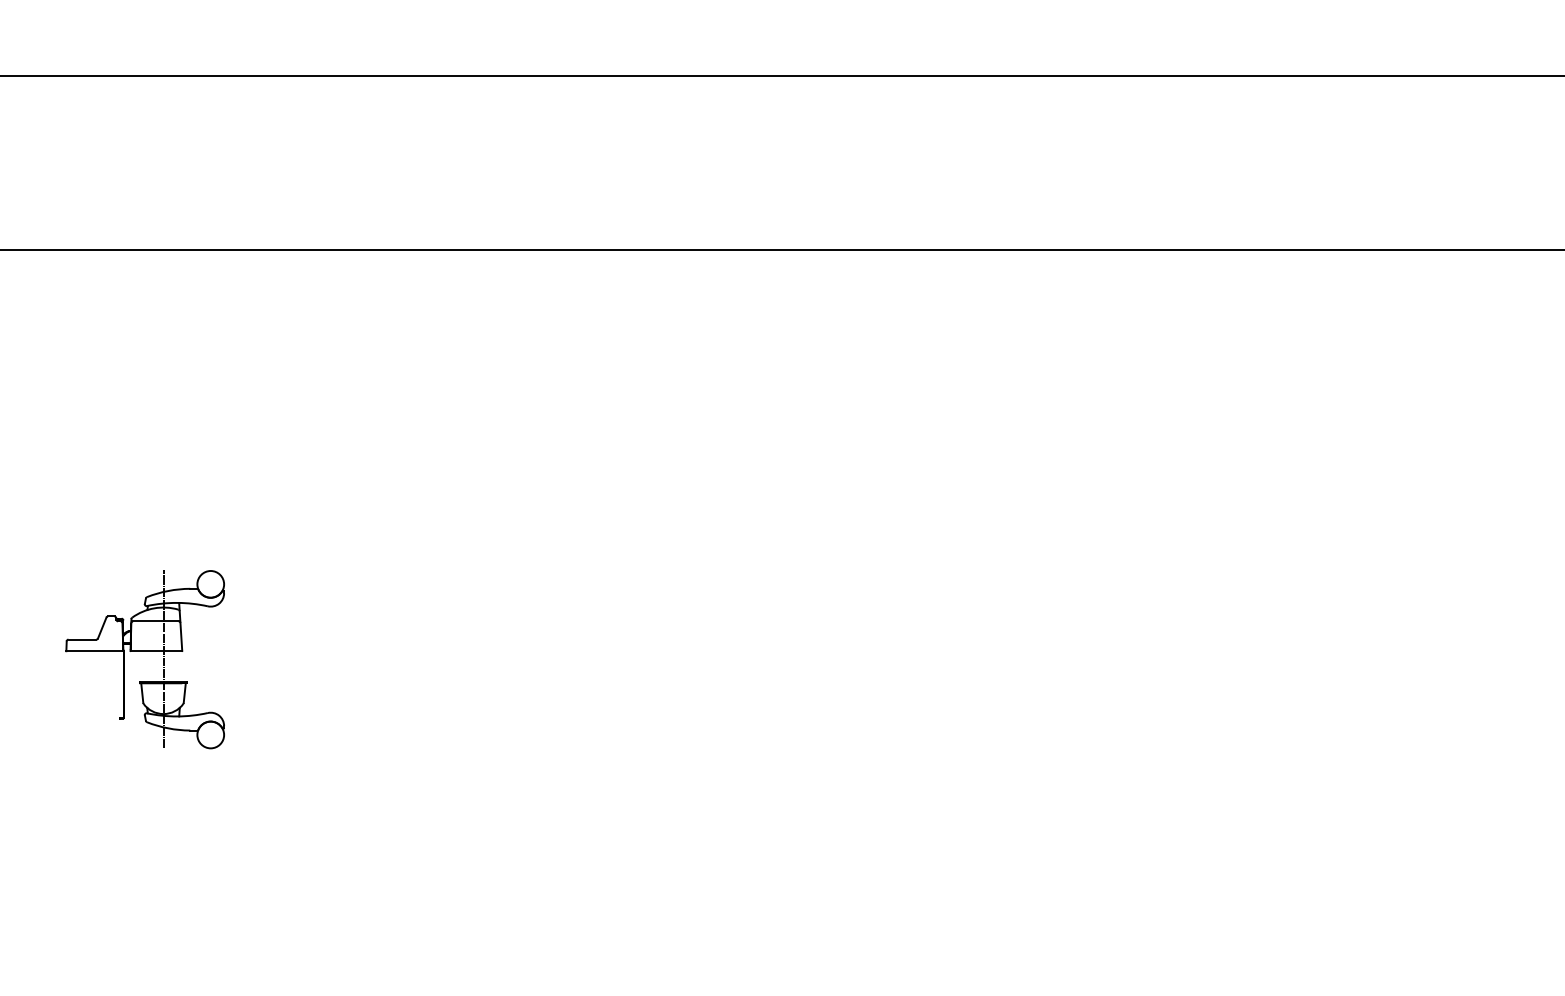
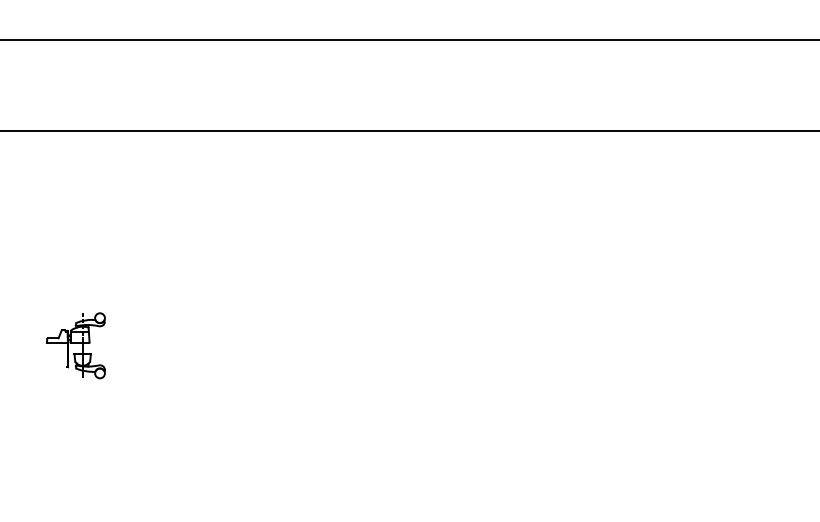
part: (144, 659) -> (75, 345), size x0.7

